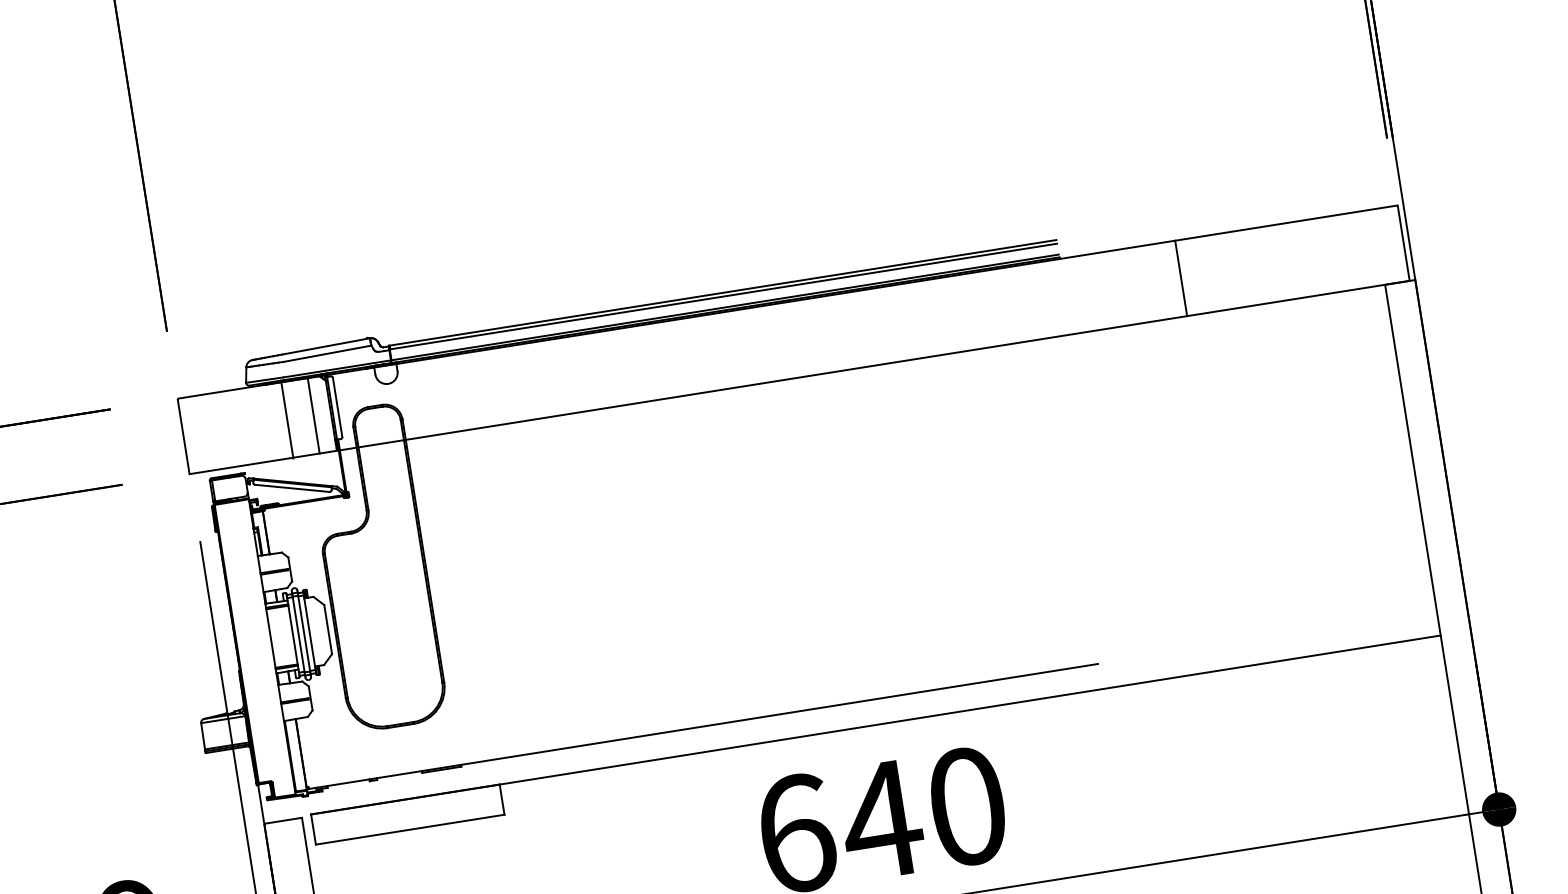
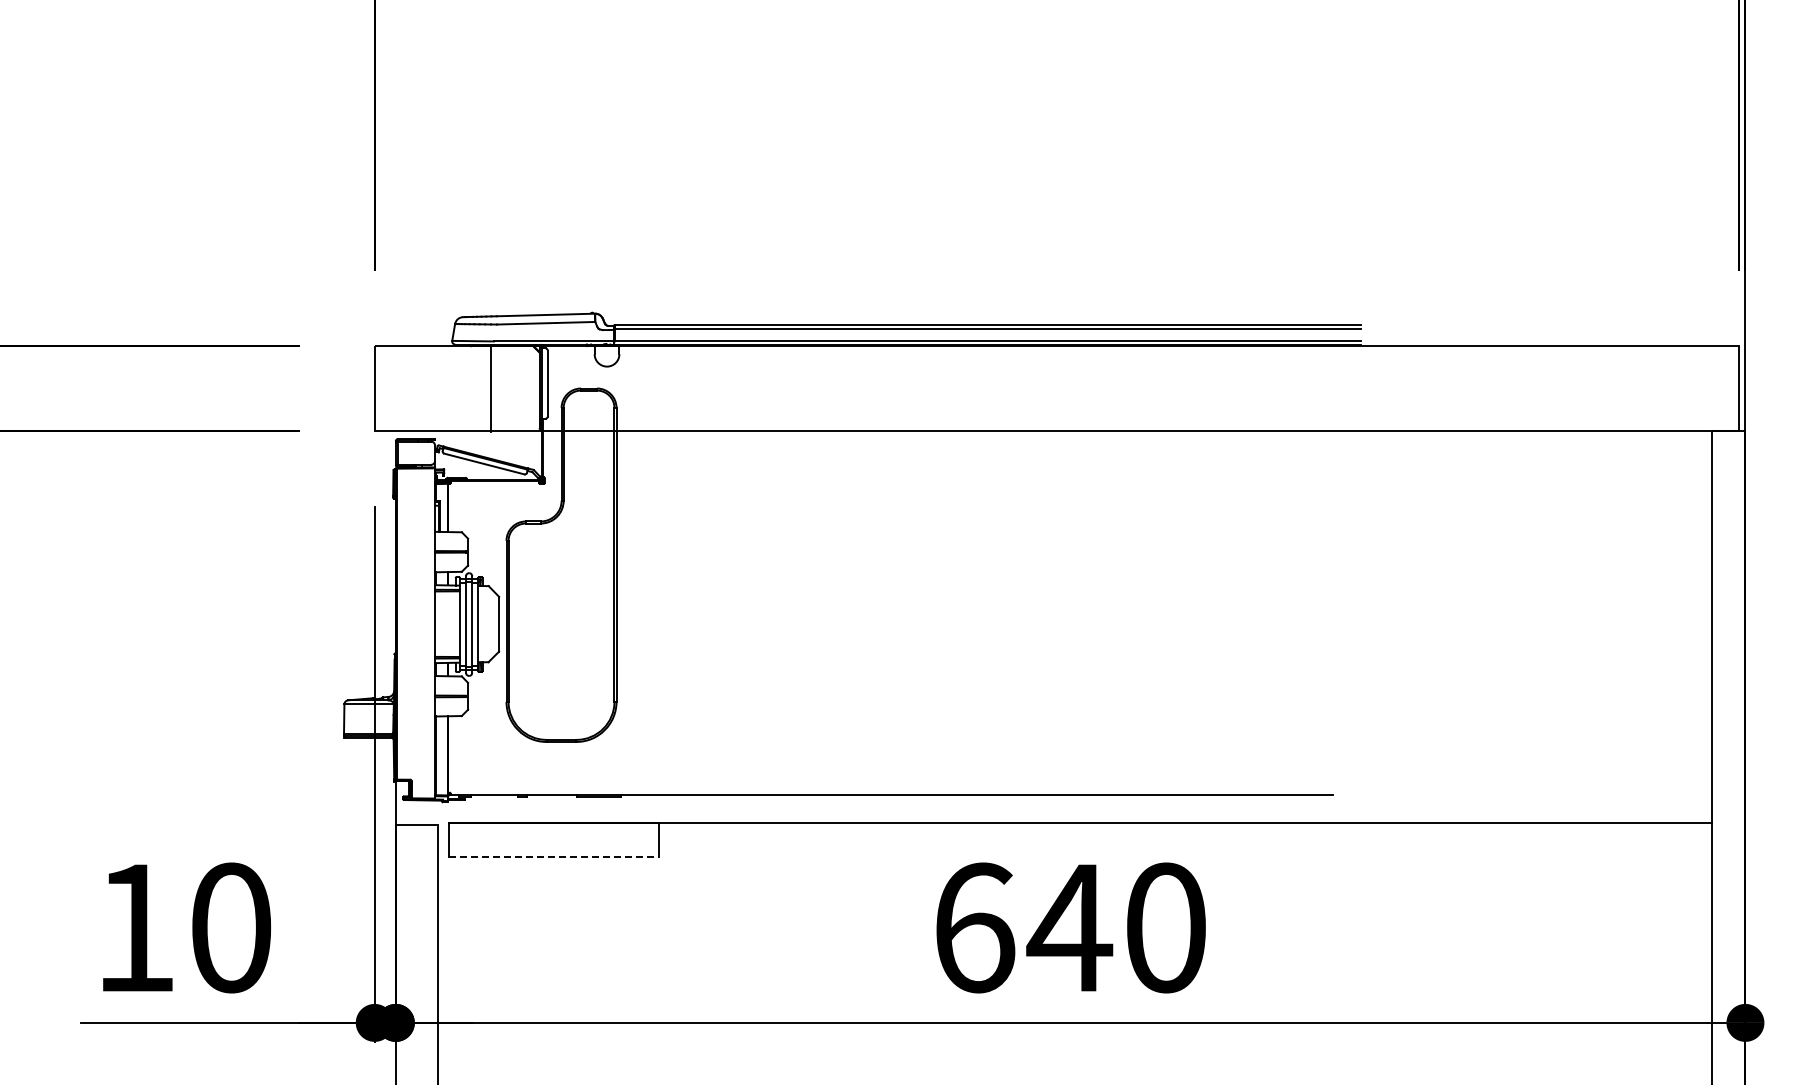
line: (1181, 278) -> (1490, 388), removed
line: (313, 415) -> (520, 388), removed
line: (410, 829) -> (554, 856), solid -> dashed

